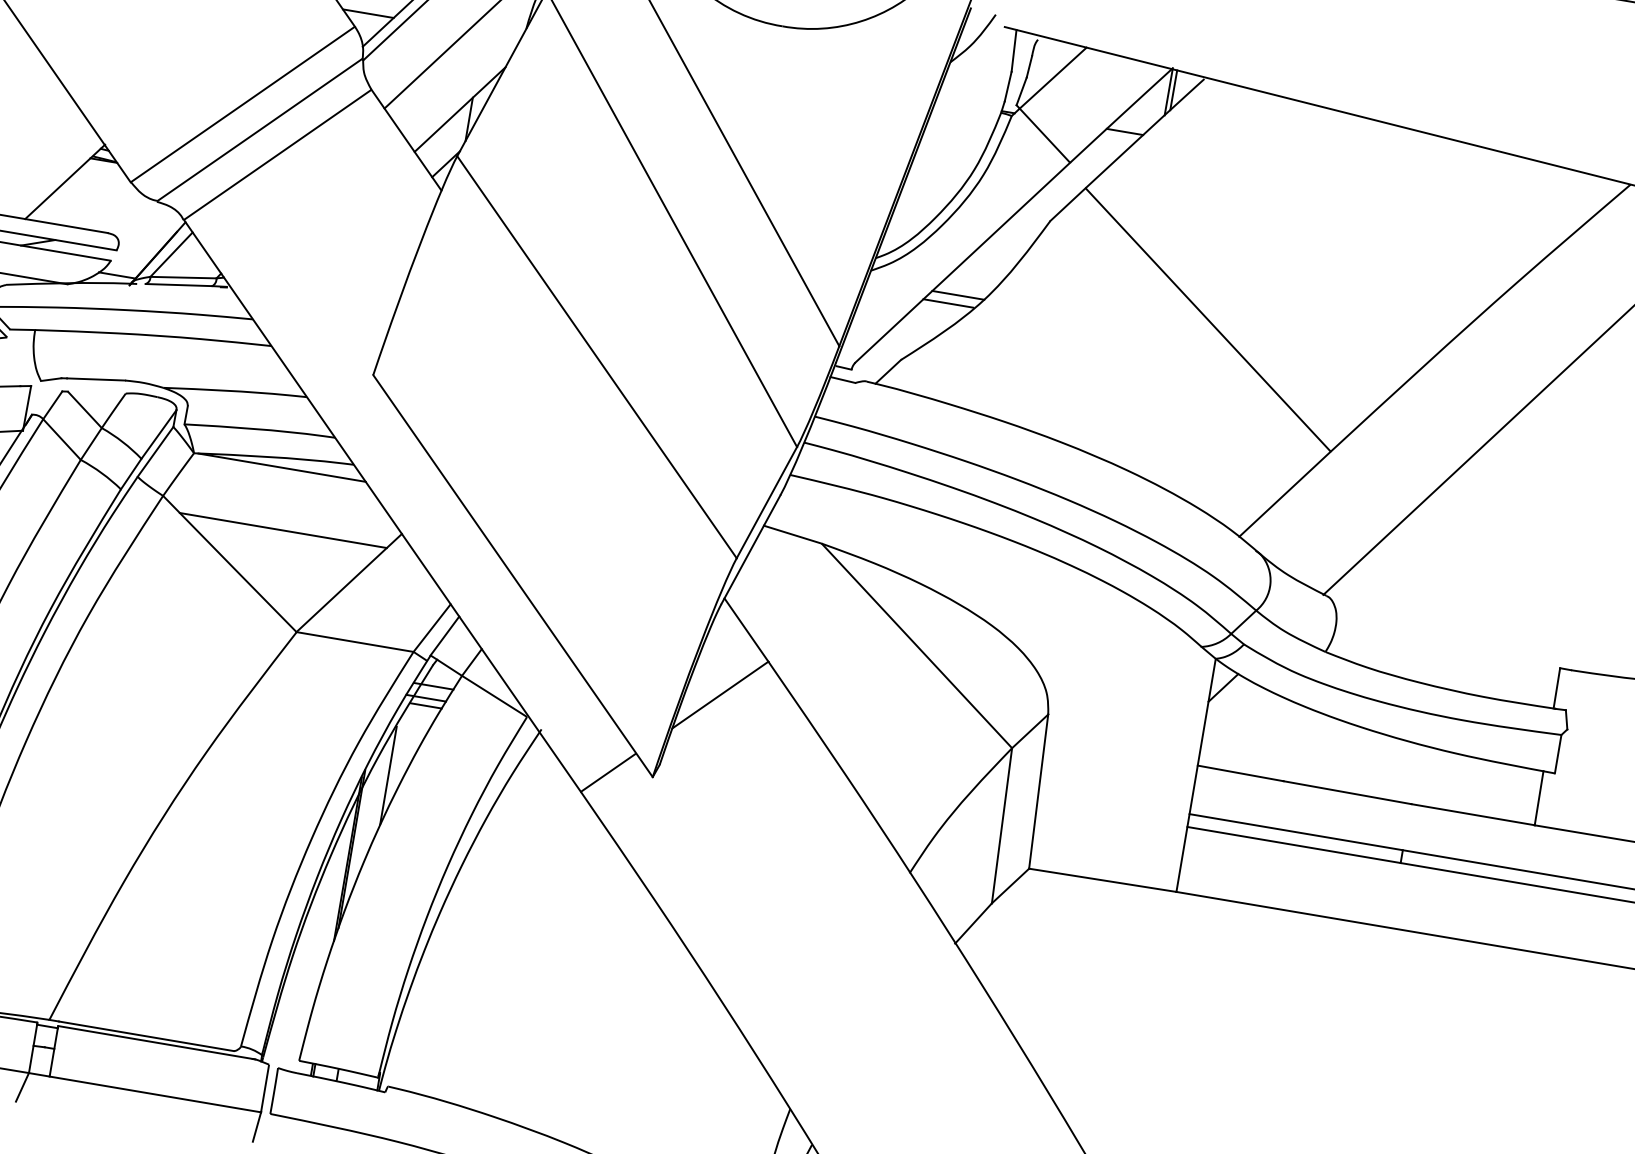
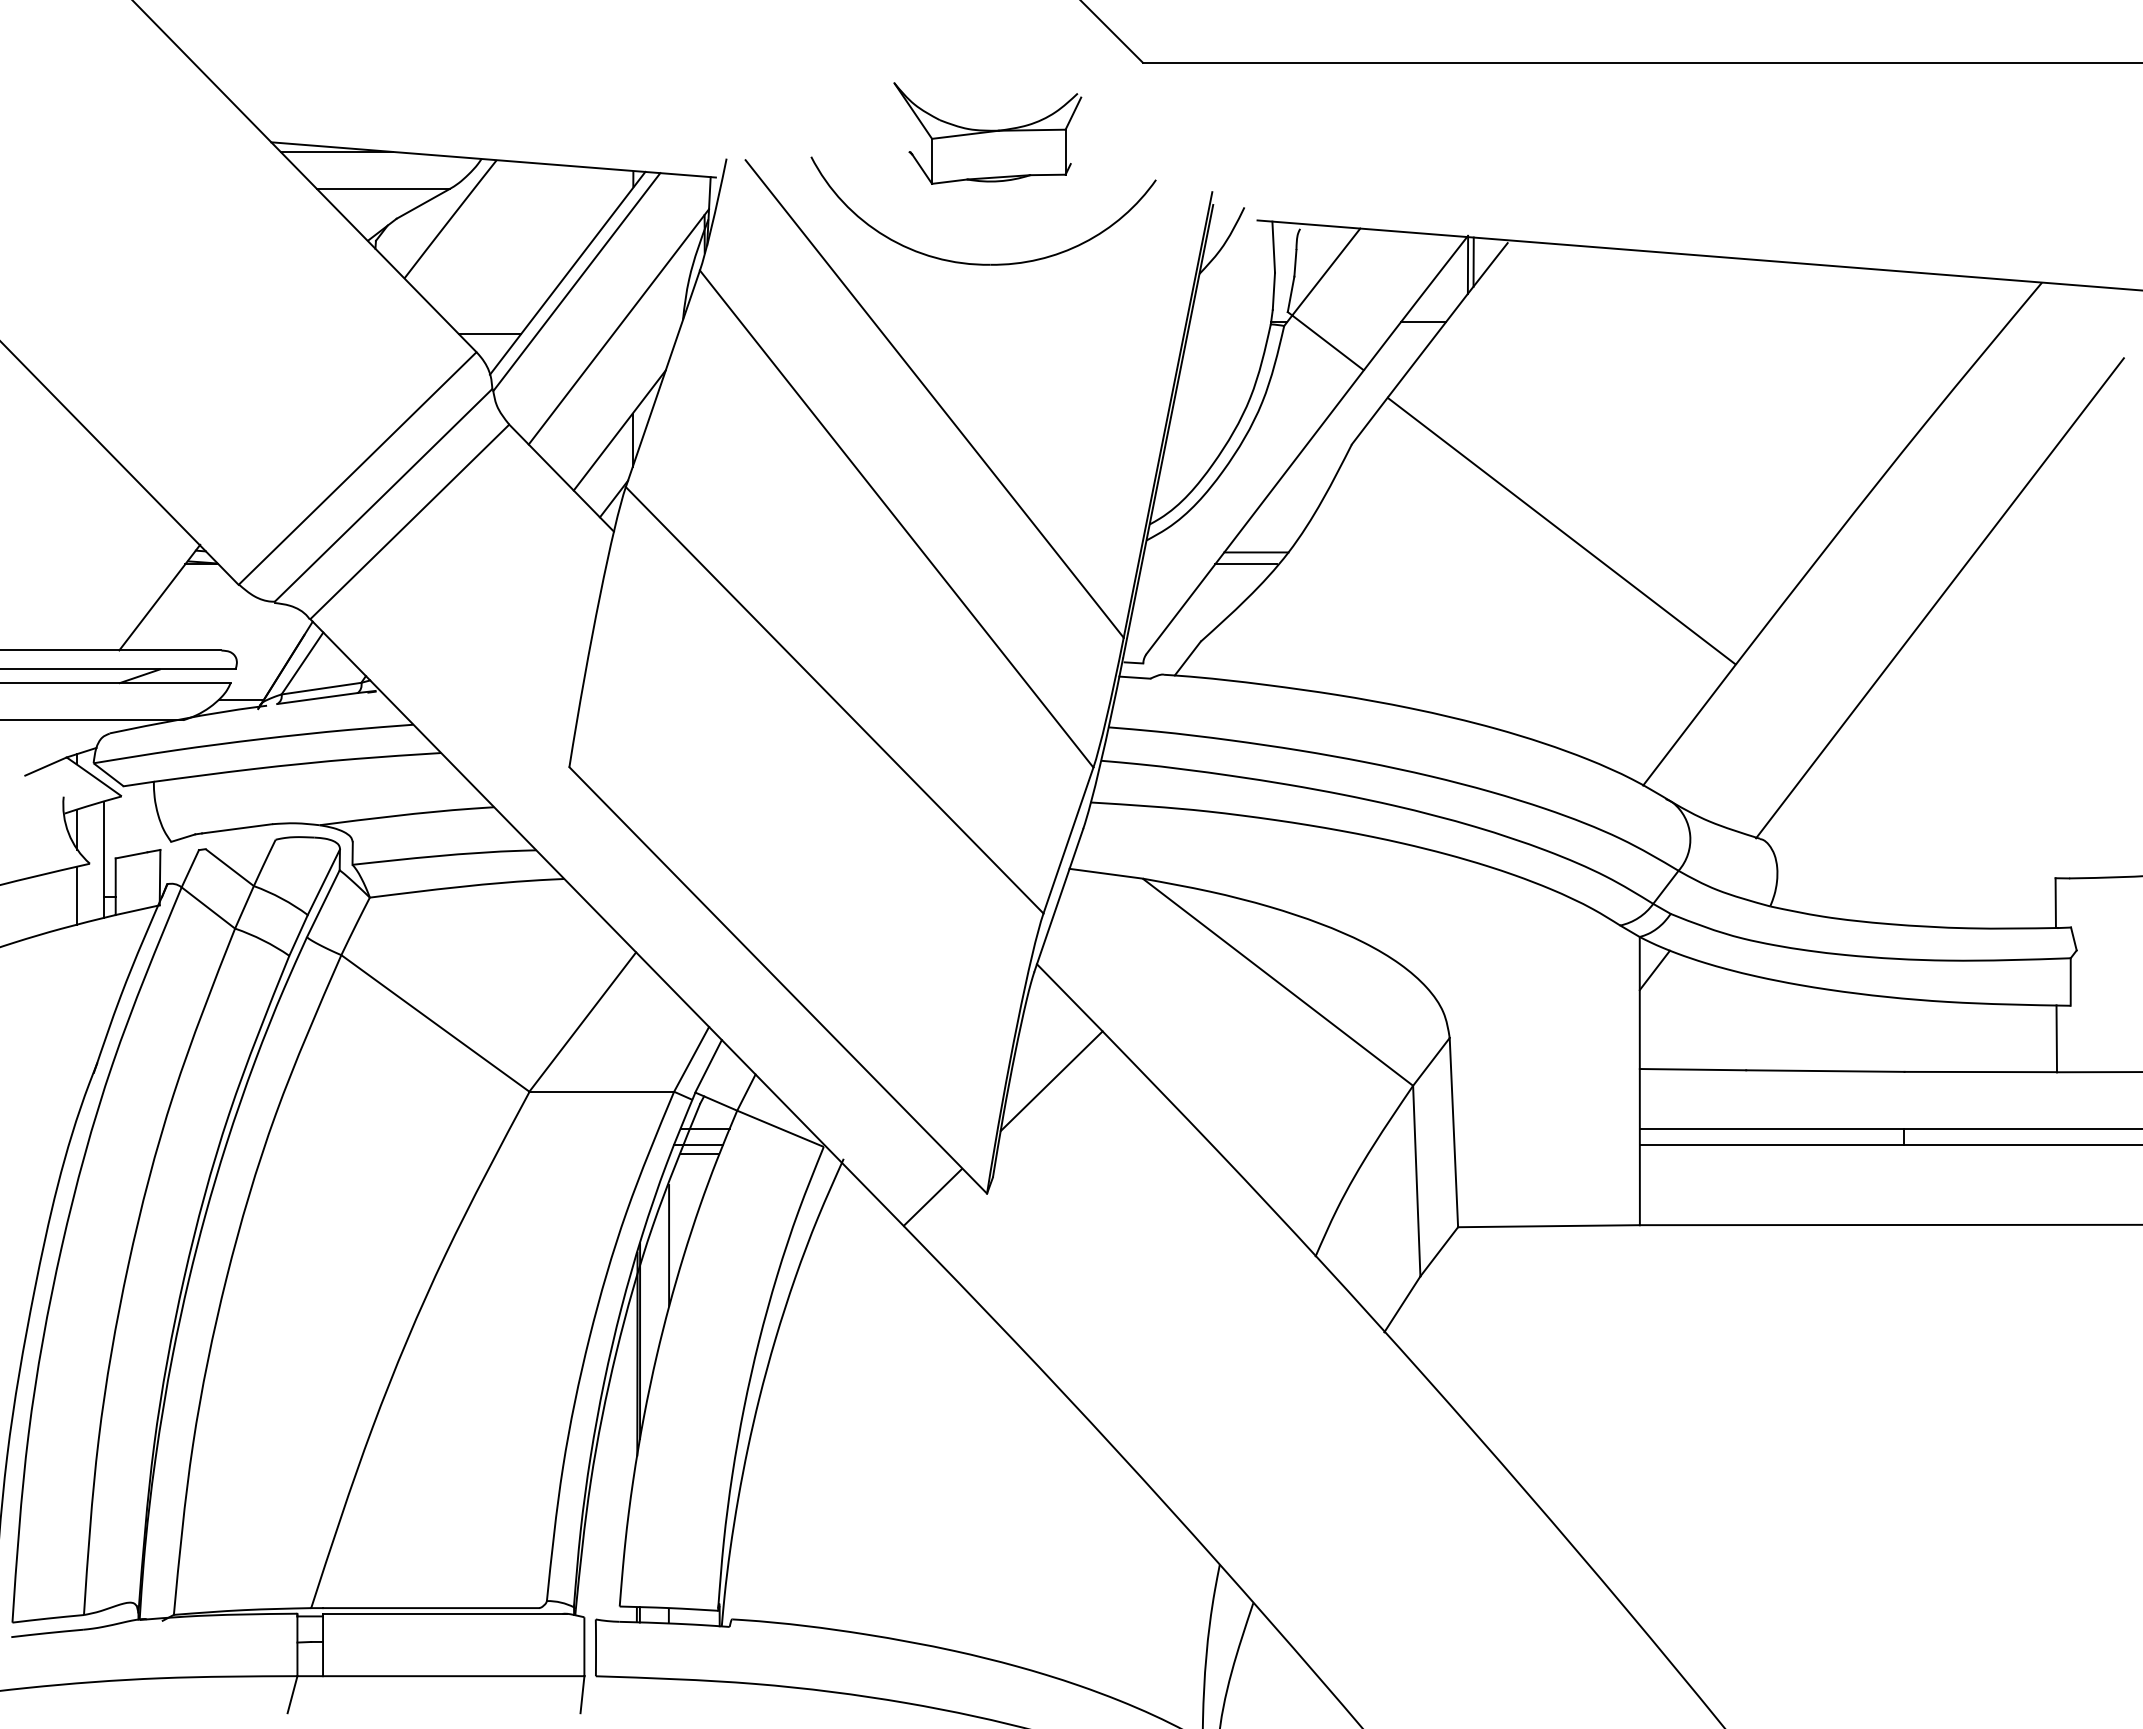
line: (281, 468) -> (478, 897), removed
line: (282, 530) -> (492, 972), removed

